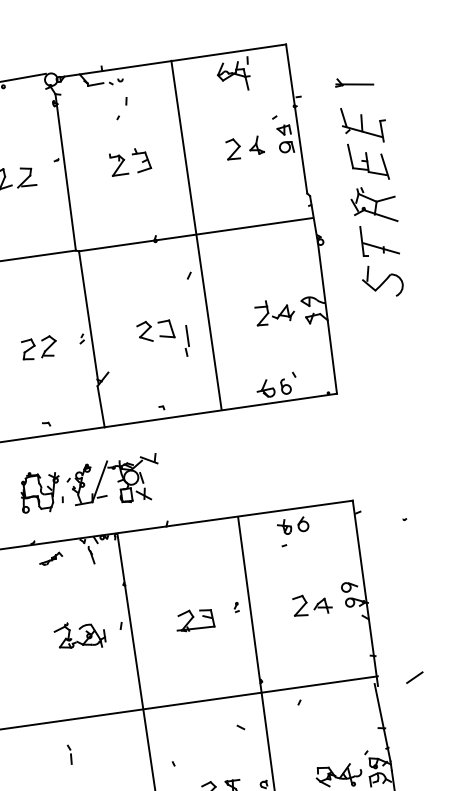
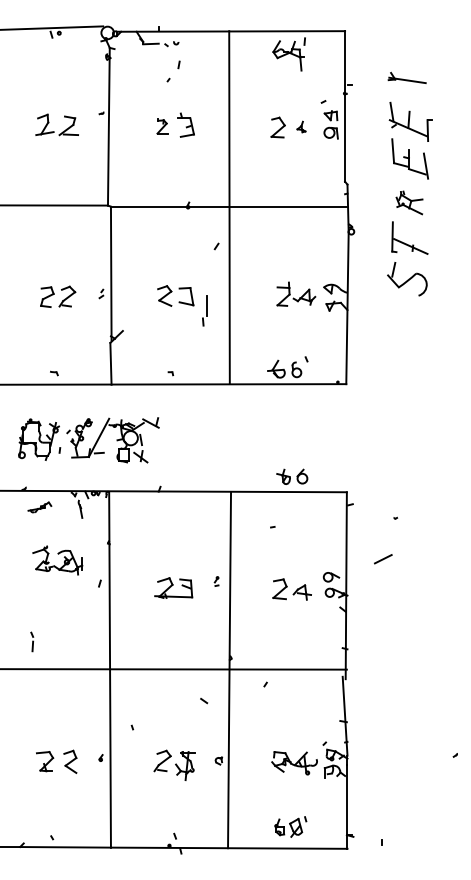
part: (256, 144) -> (301, 126), size x0.6
part: (118, 163) -> (162, 125), size x0.7
part: (373, 205) -> (409, 202), size x0.6
part: (293, 525) -> (292, 476), moved
part: (79, 635) -> (57, 560), moved
line: (415, 677) -> (383, 559), moved
part: (70, 754) -> (32, 641), moved

